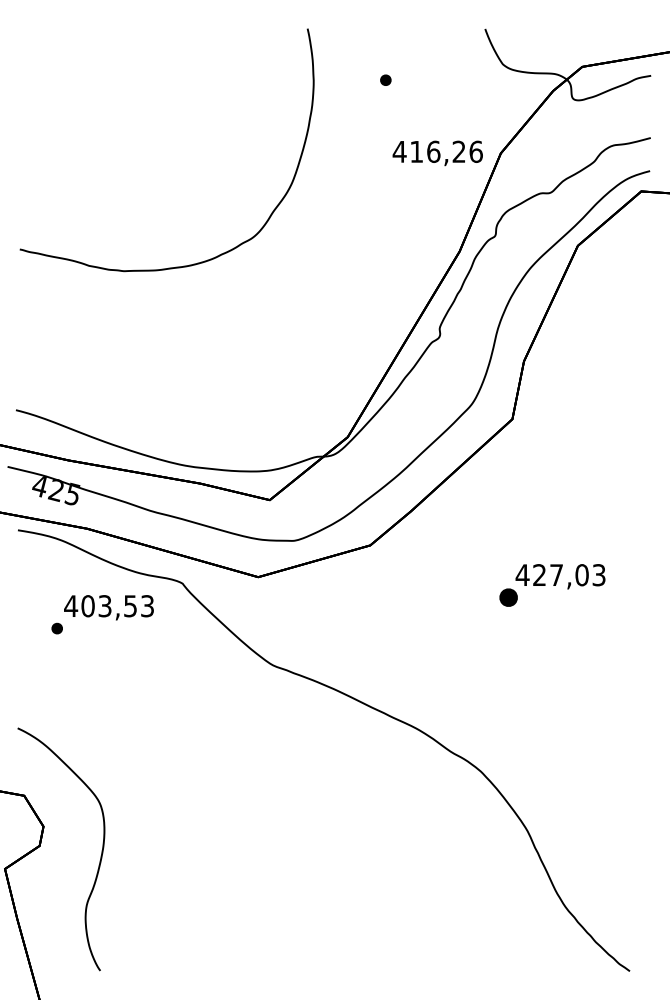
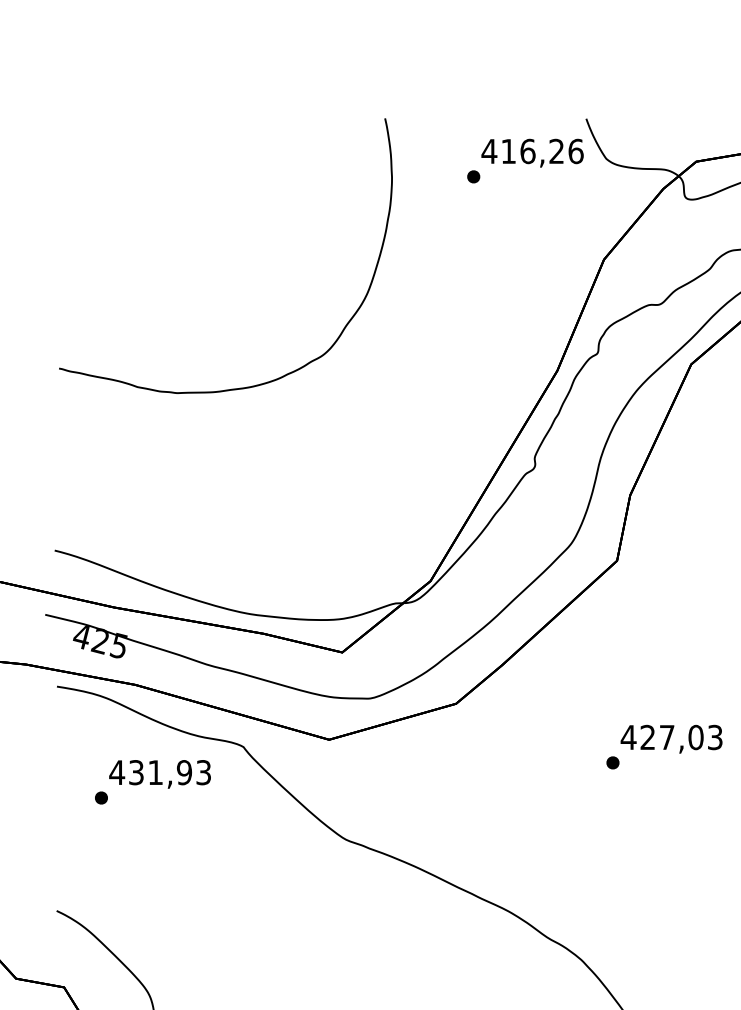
text: (437, 153) -> (532, 153), moved
part: (508, 597) -> (612, 762), size x0.62
text: (109, 606) -> (160, 772), 403,53 -> 431,93

